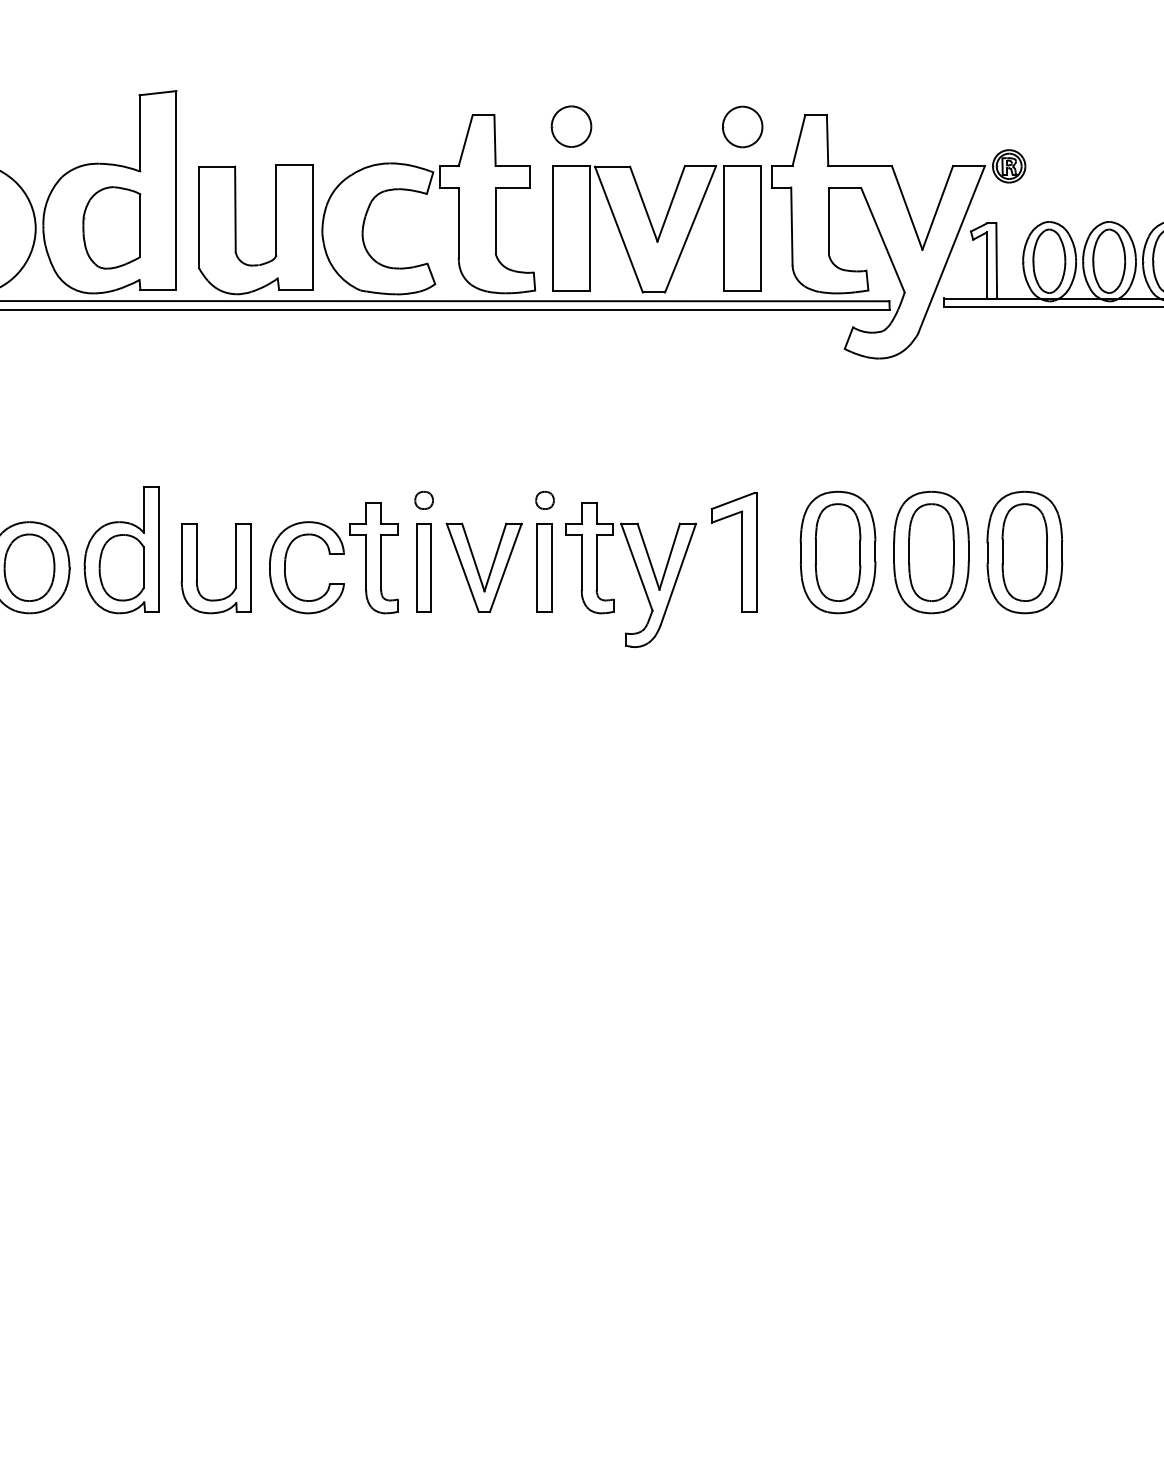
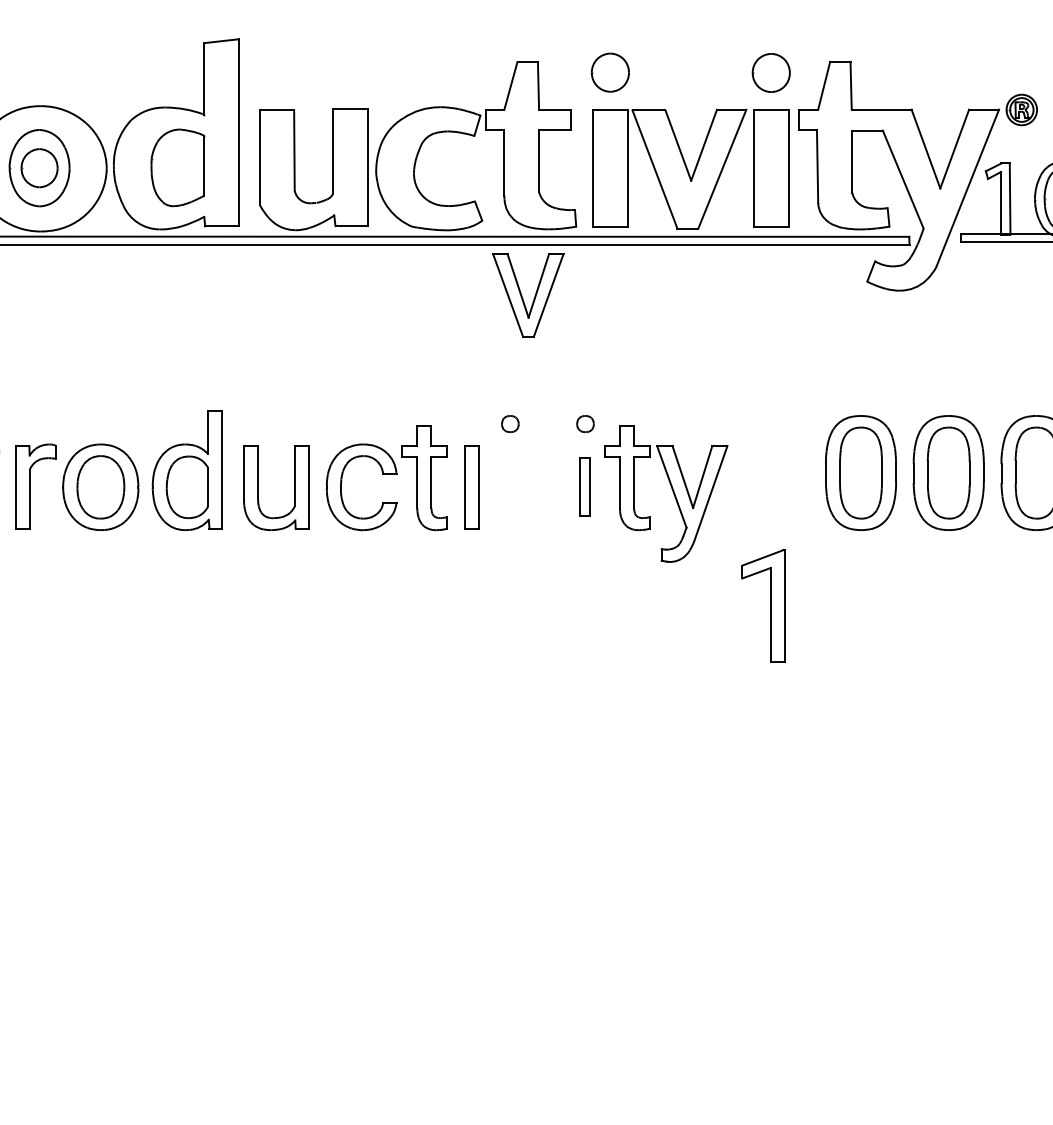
part: (423, 500) -> (509, 424), moved
part: (741, 551) -> (770, 605), moved
part: (483, 567) -> (527, 295), moved
part: (544, 567) -> (584, 487), size x0.7

